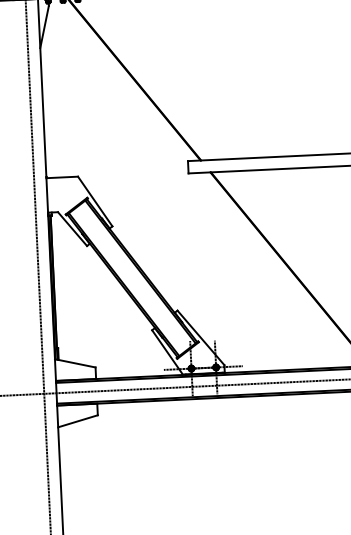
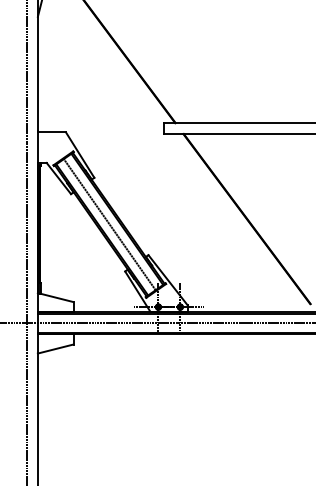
line: (131, 278) -> (109, 224), added

